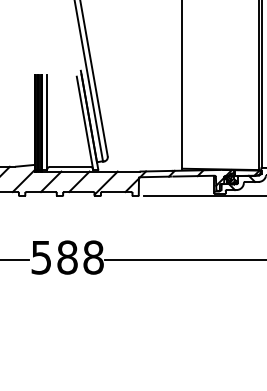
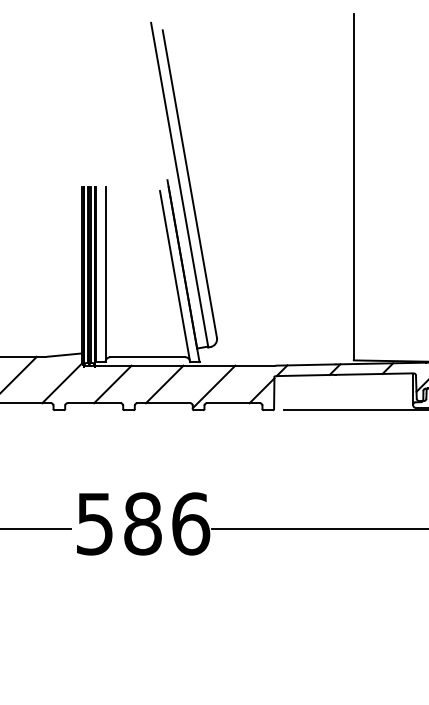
text: (93, 257) -> (190, 523), 588 -> 586

